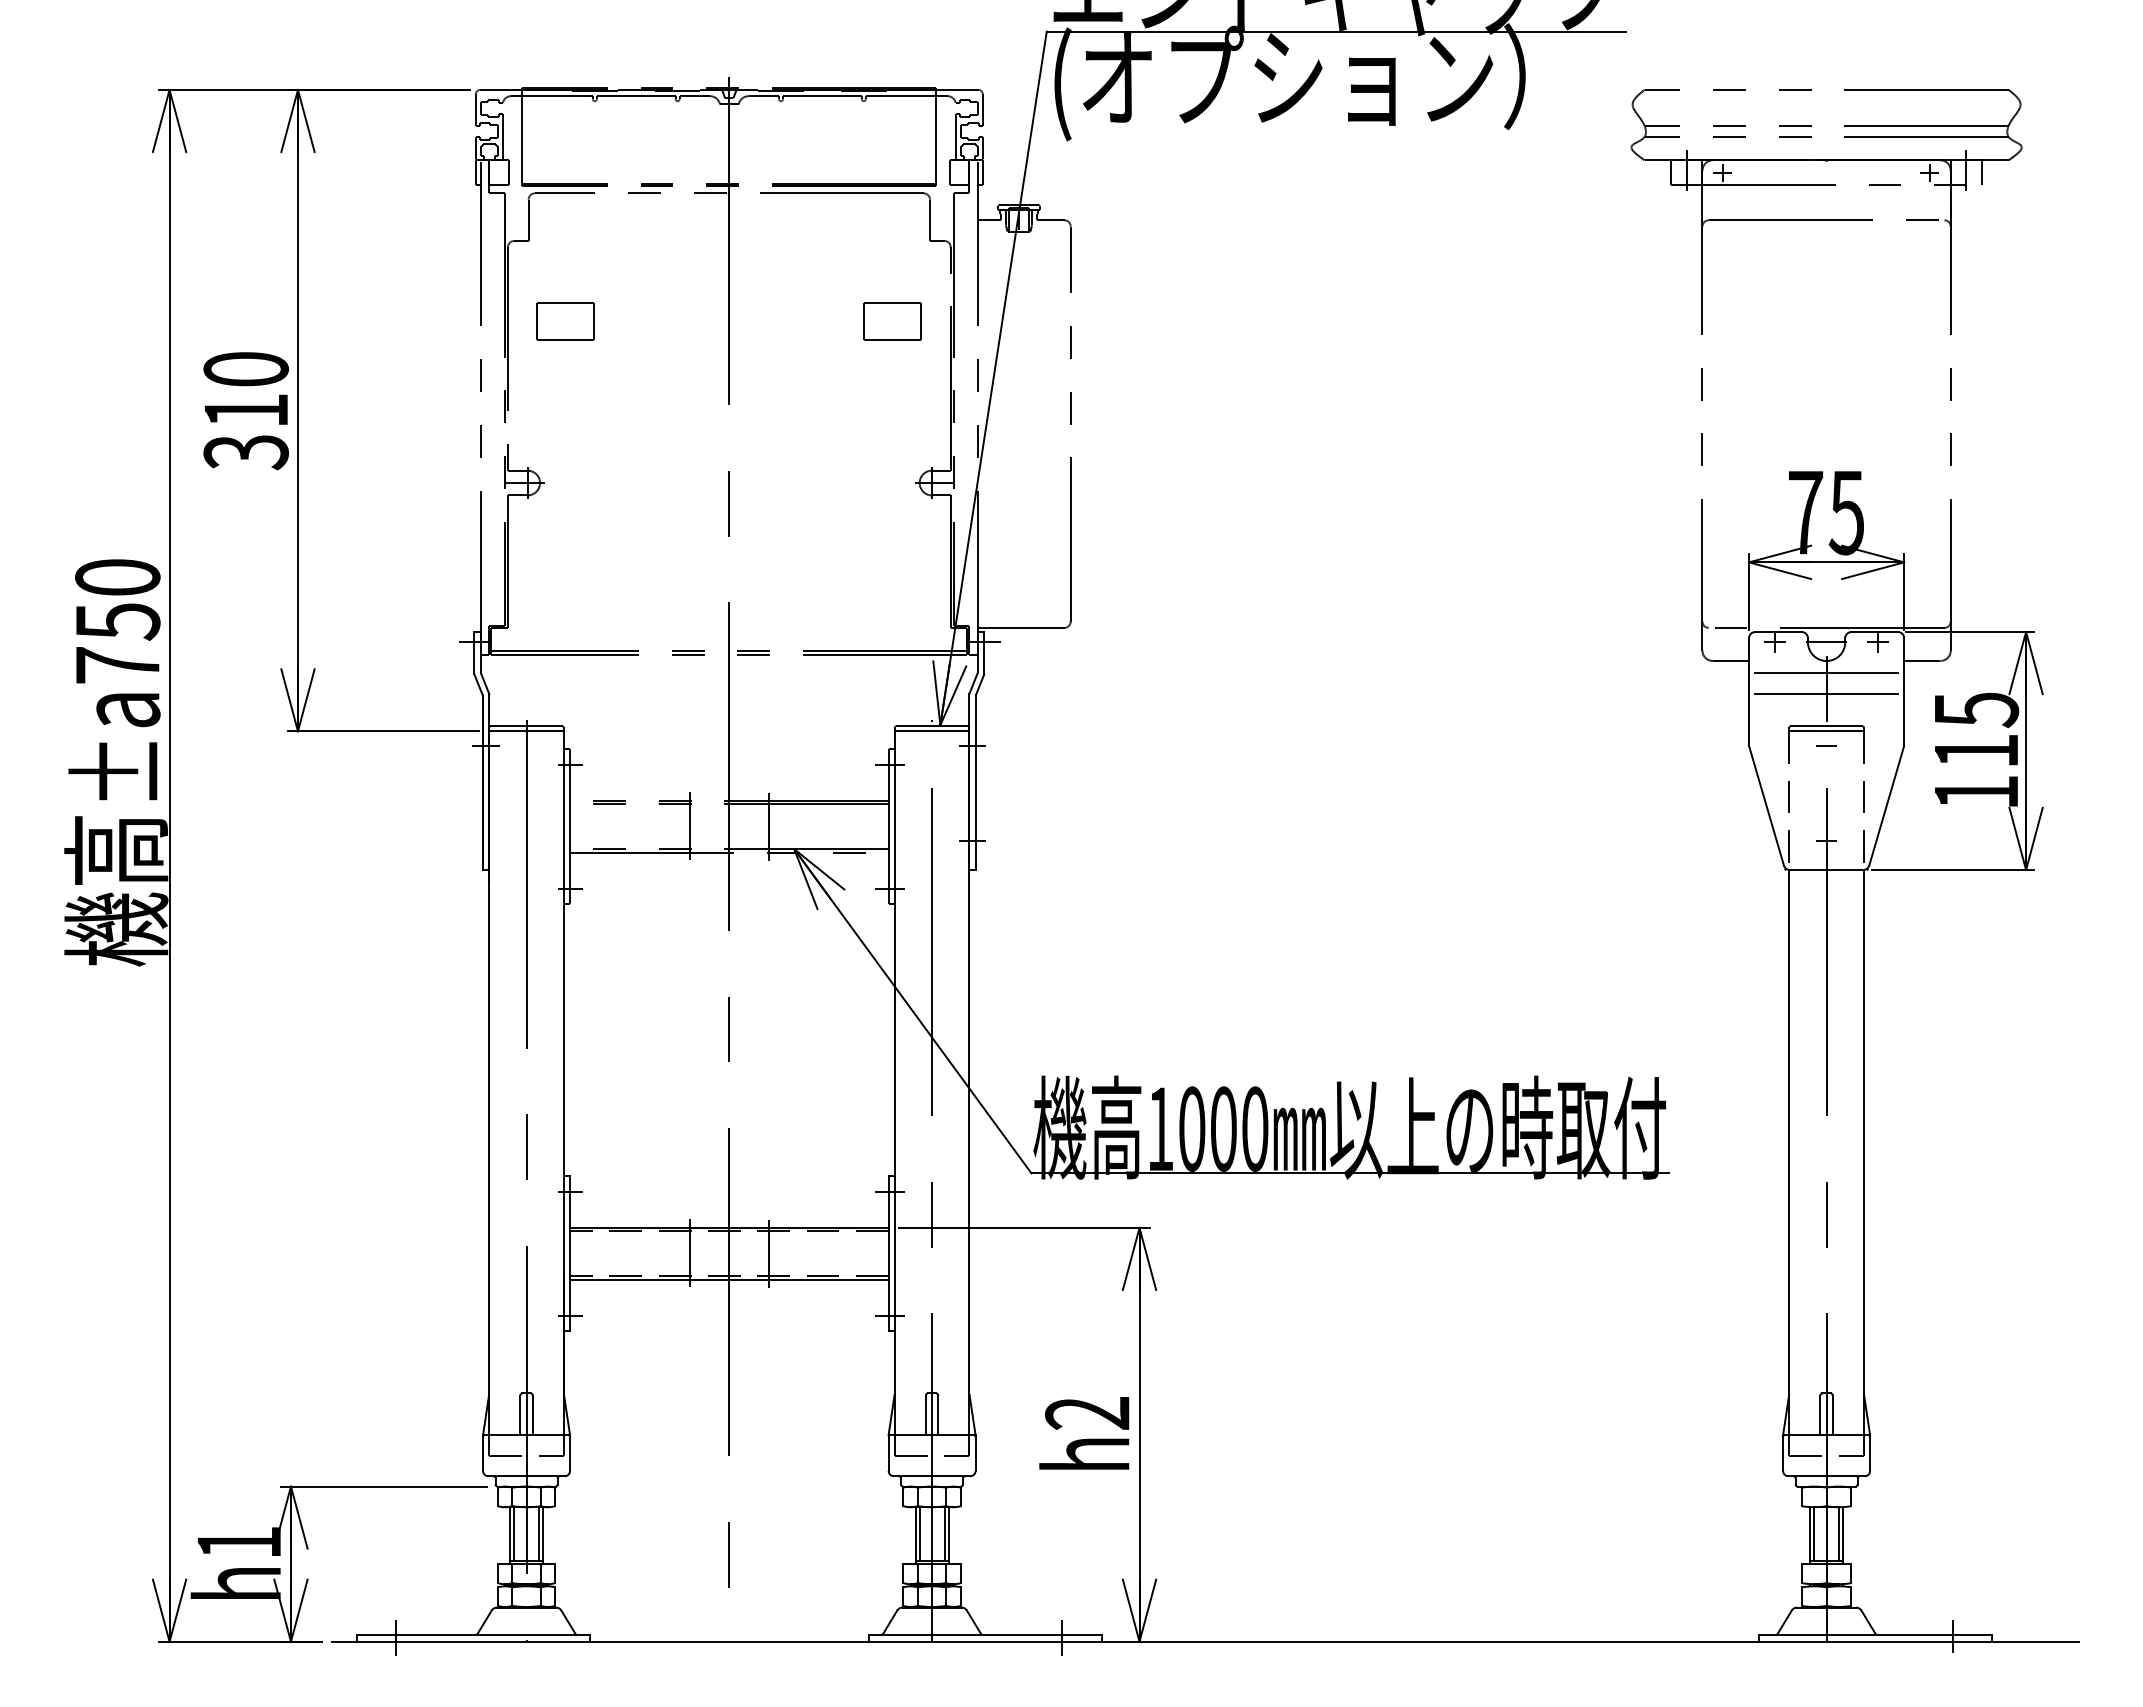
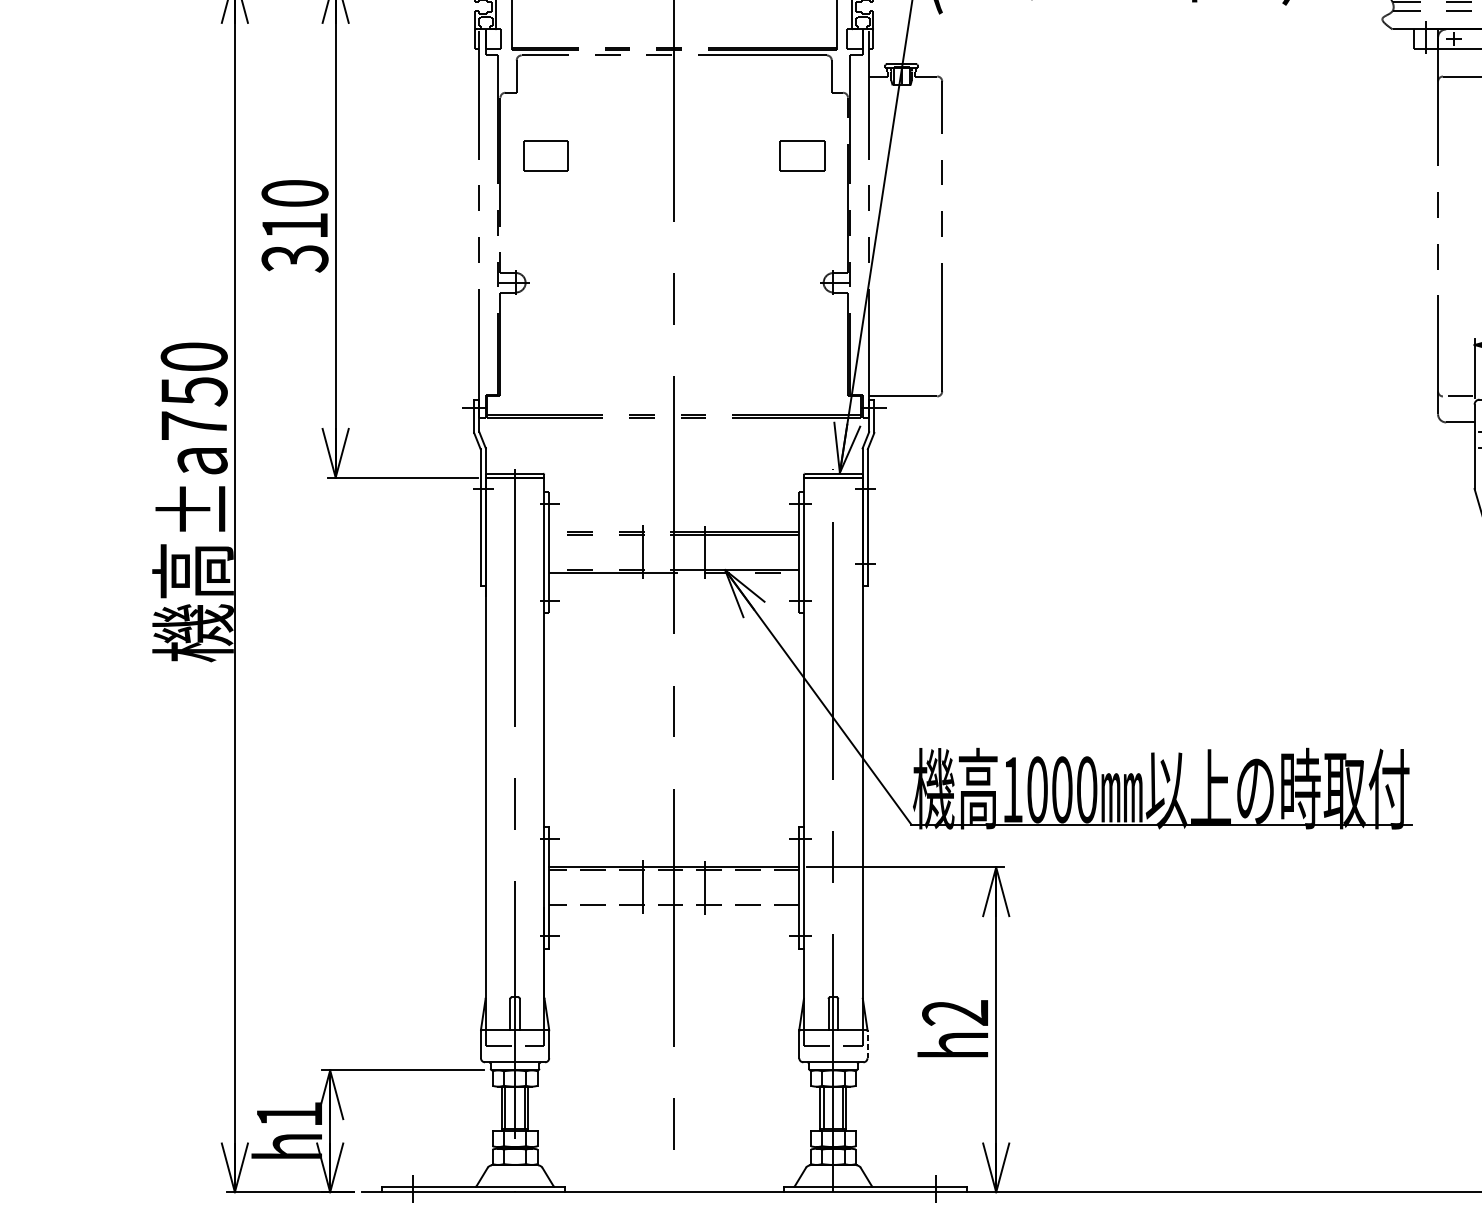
line: (729, 1279) -> (674, 907), removed
line: (975, 1452) -> (867, 1043), solid -> dashed

